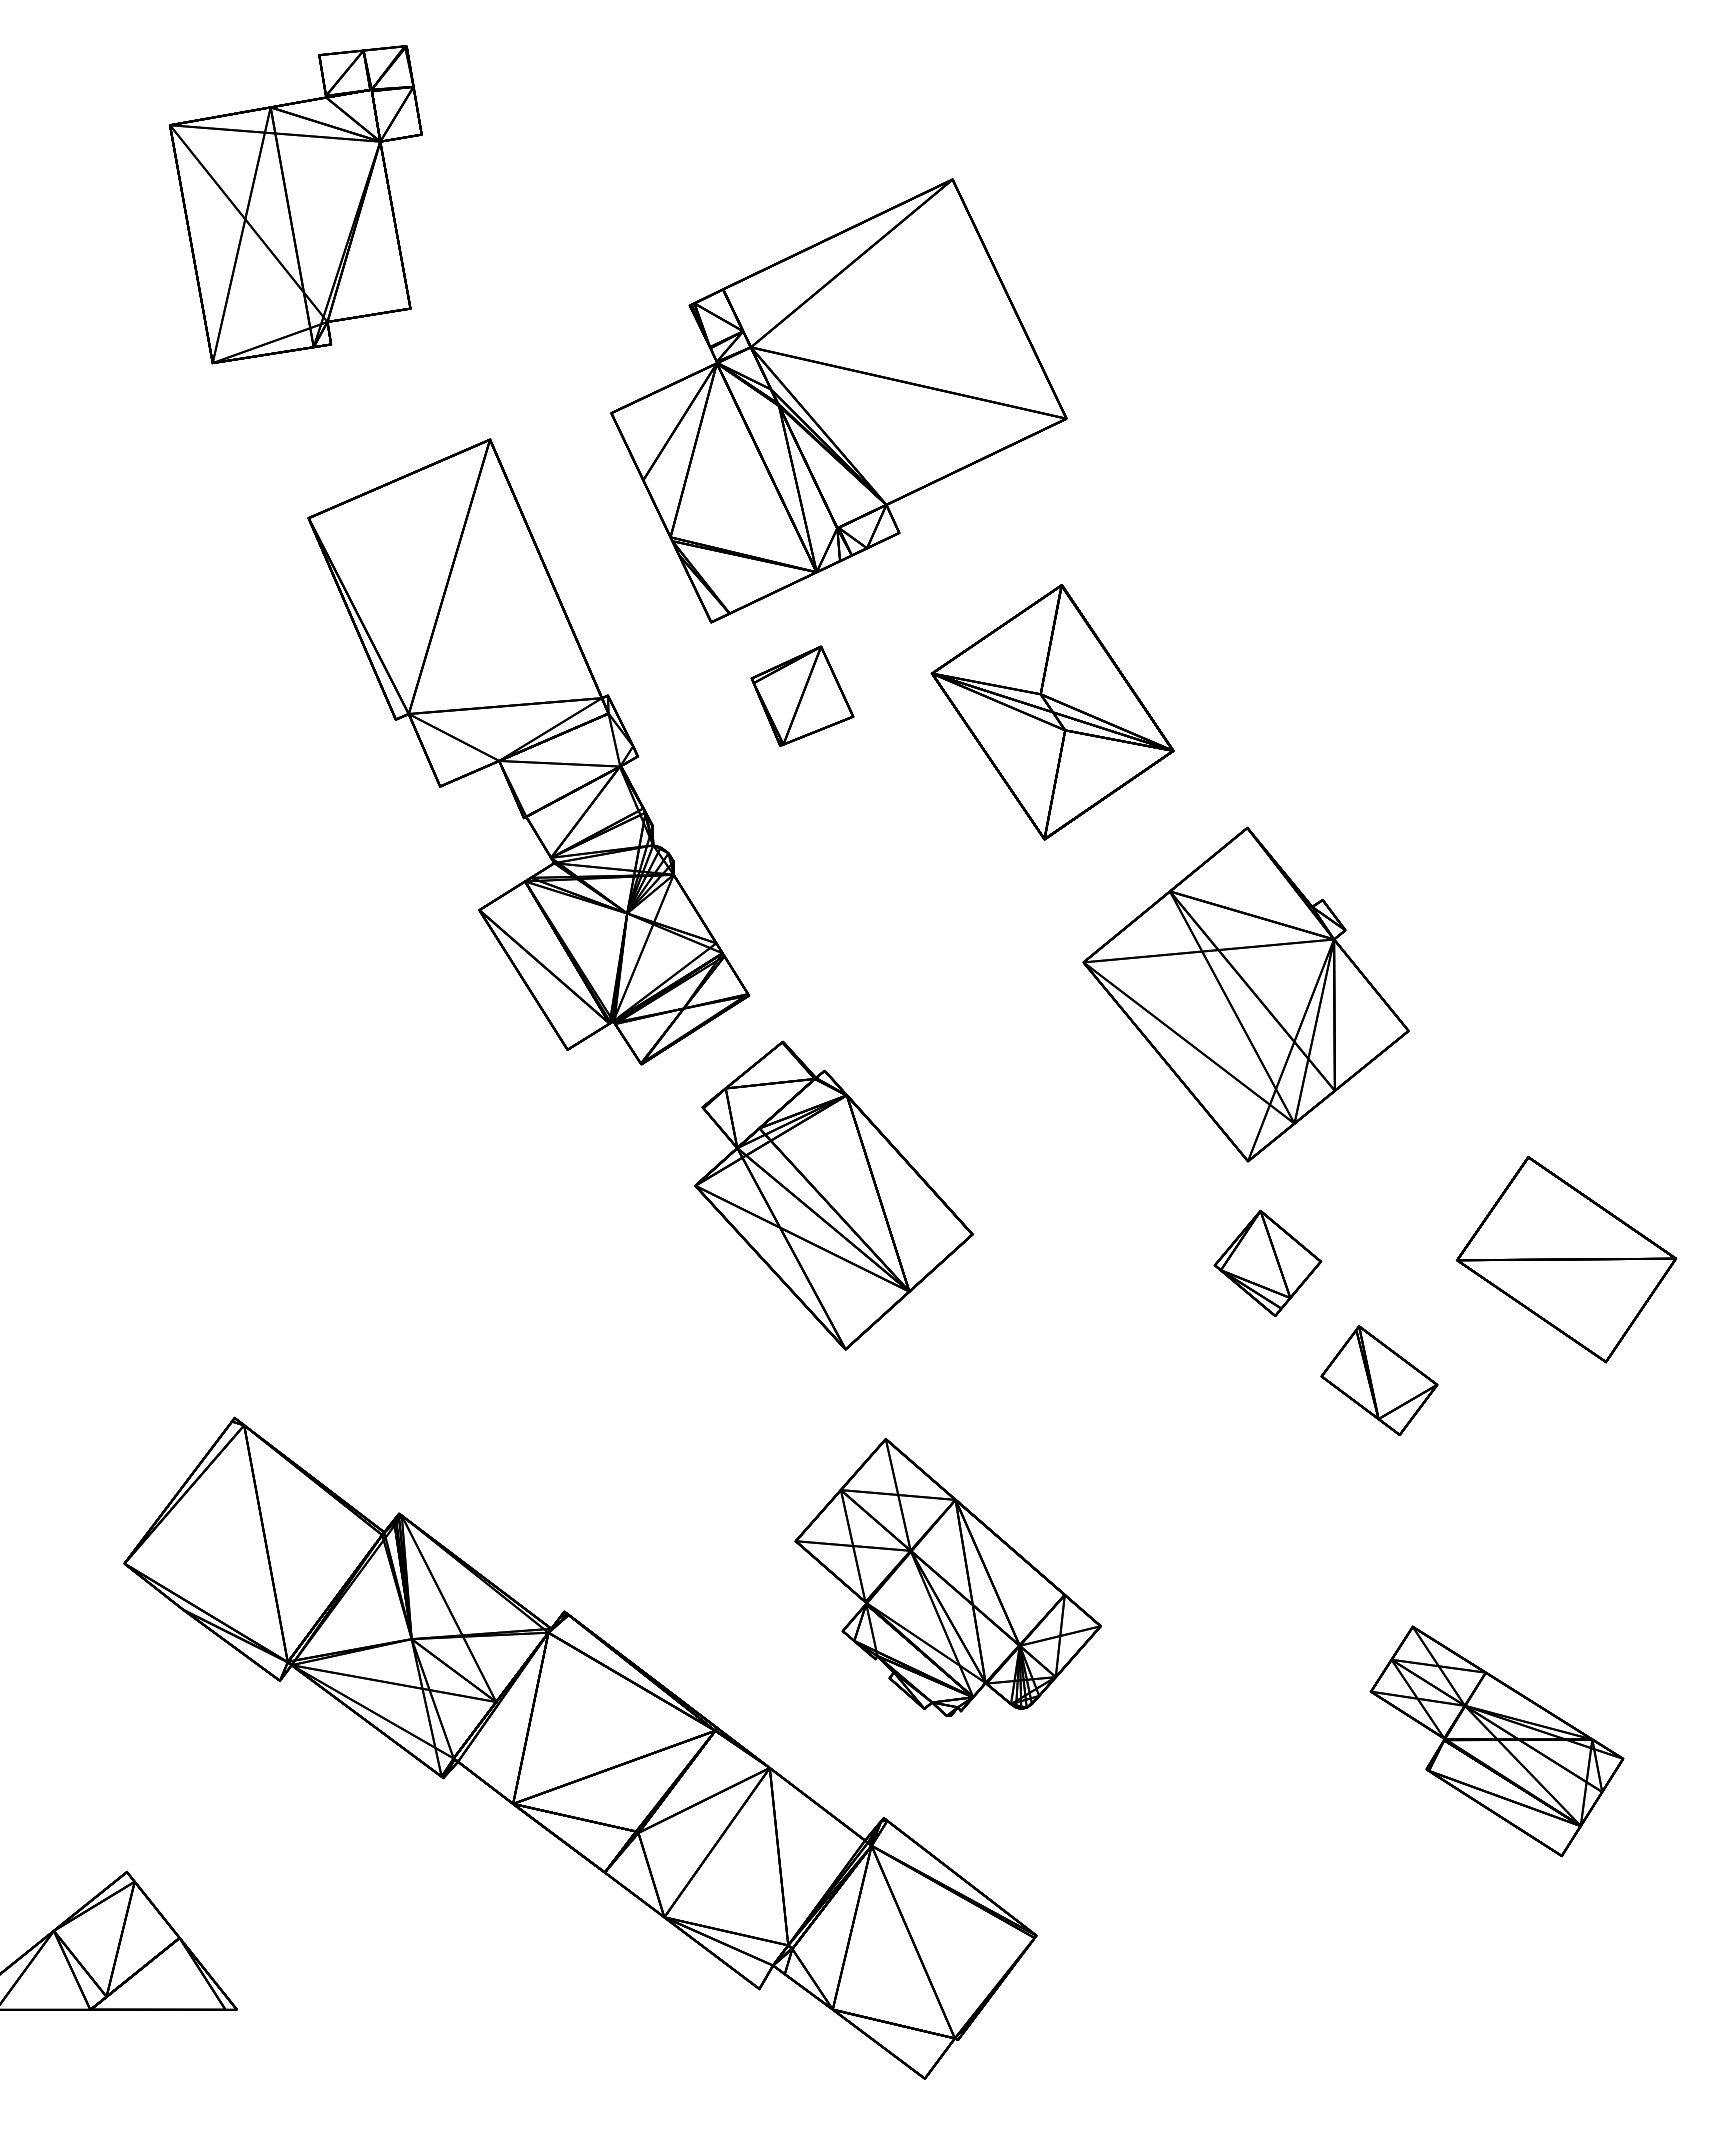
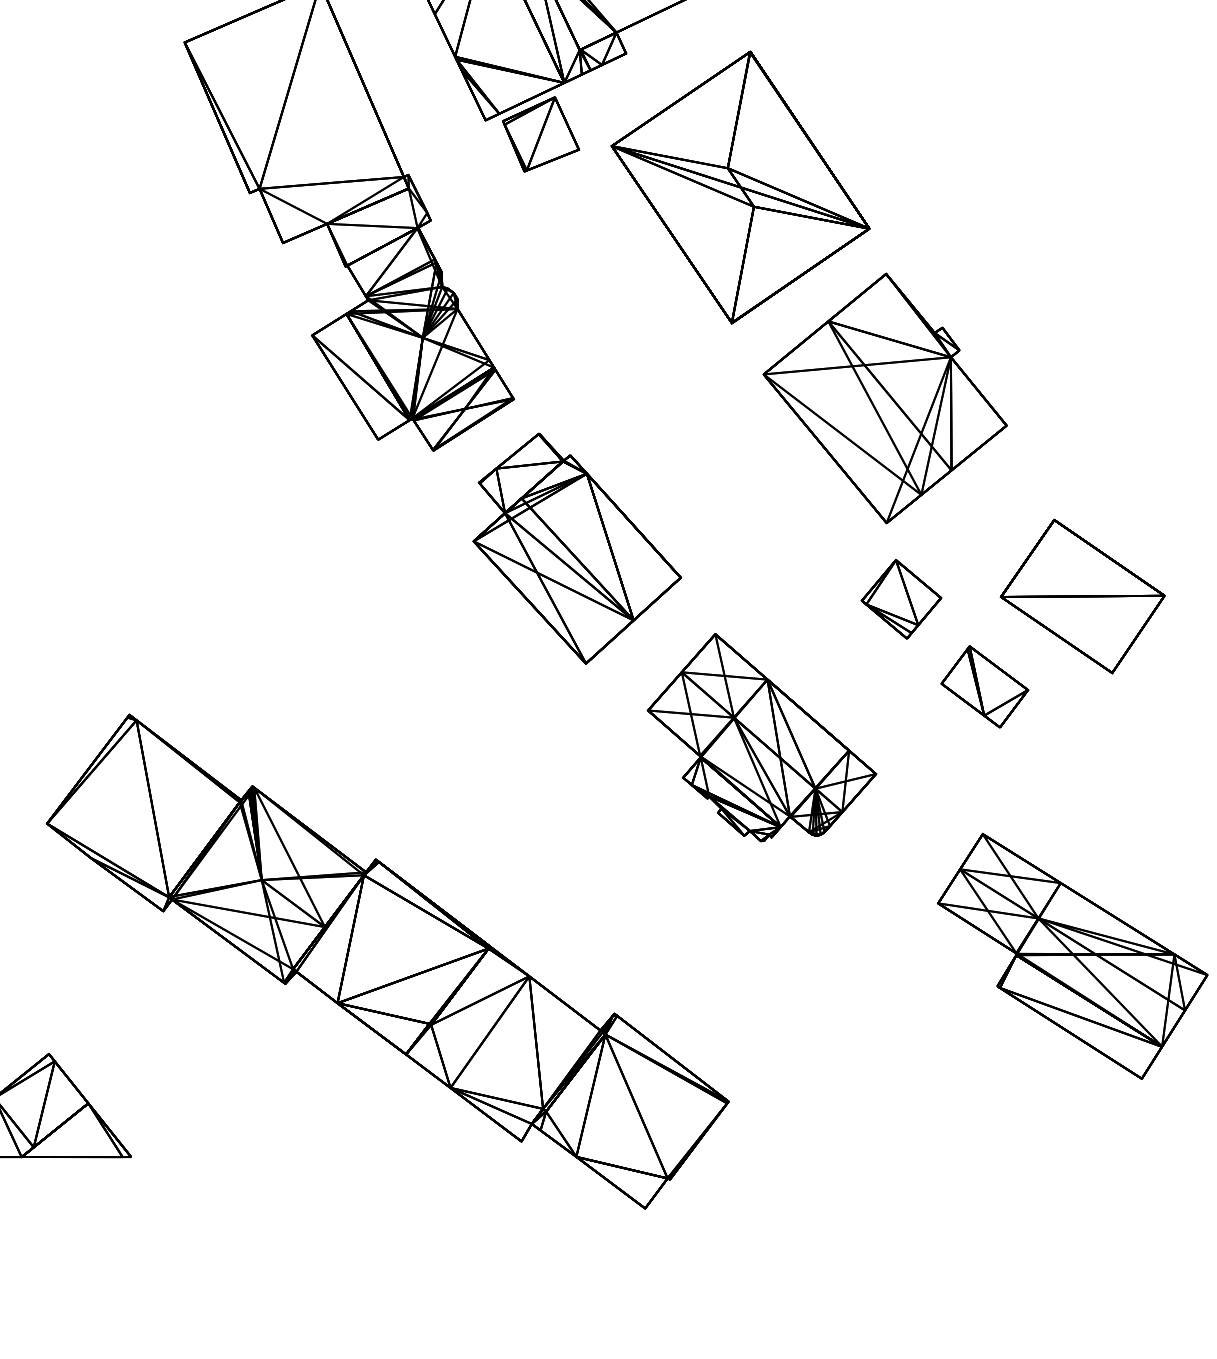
part: (802, 695) -> (541, 133), moved
part: (1052, 712) -> (740, 187), size x1.43
part: (1566, 1259) -> (1082, 596), moved
part: (947, 1576) -> (761, 736), moved
part: (1496, 1741) -> (1072, 956), size x1.43

